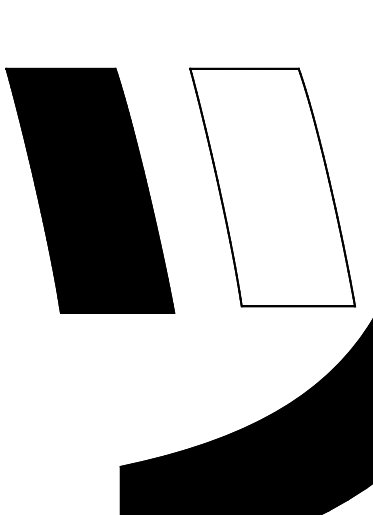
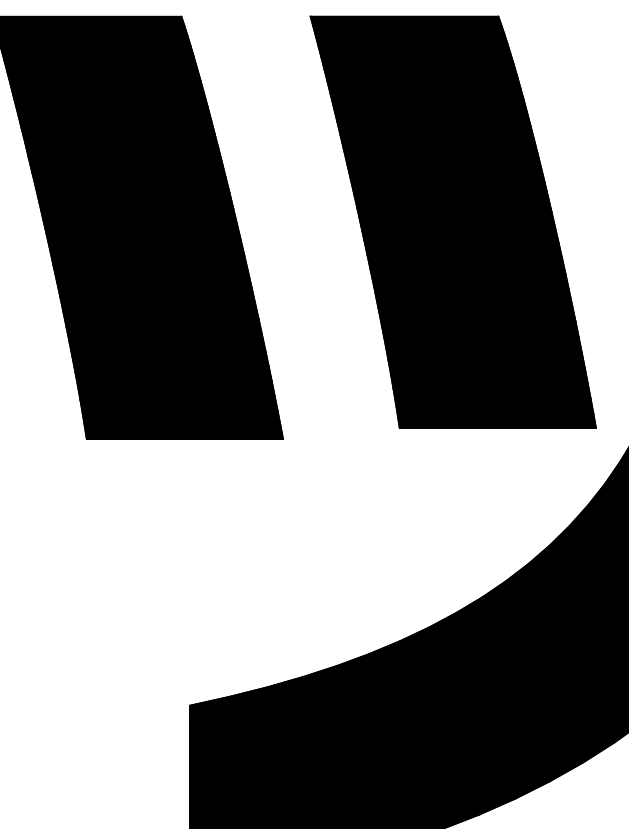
fill: (272, 187) -> (453, 222), added

